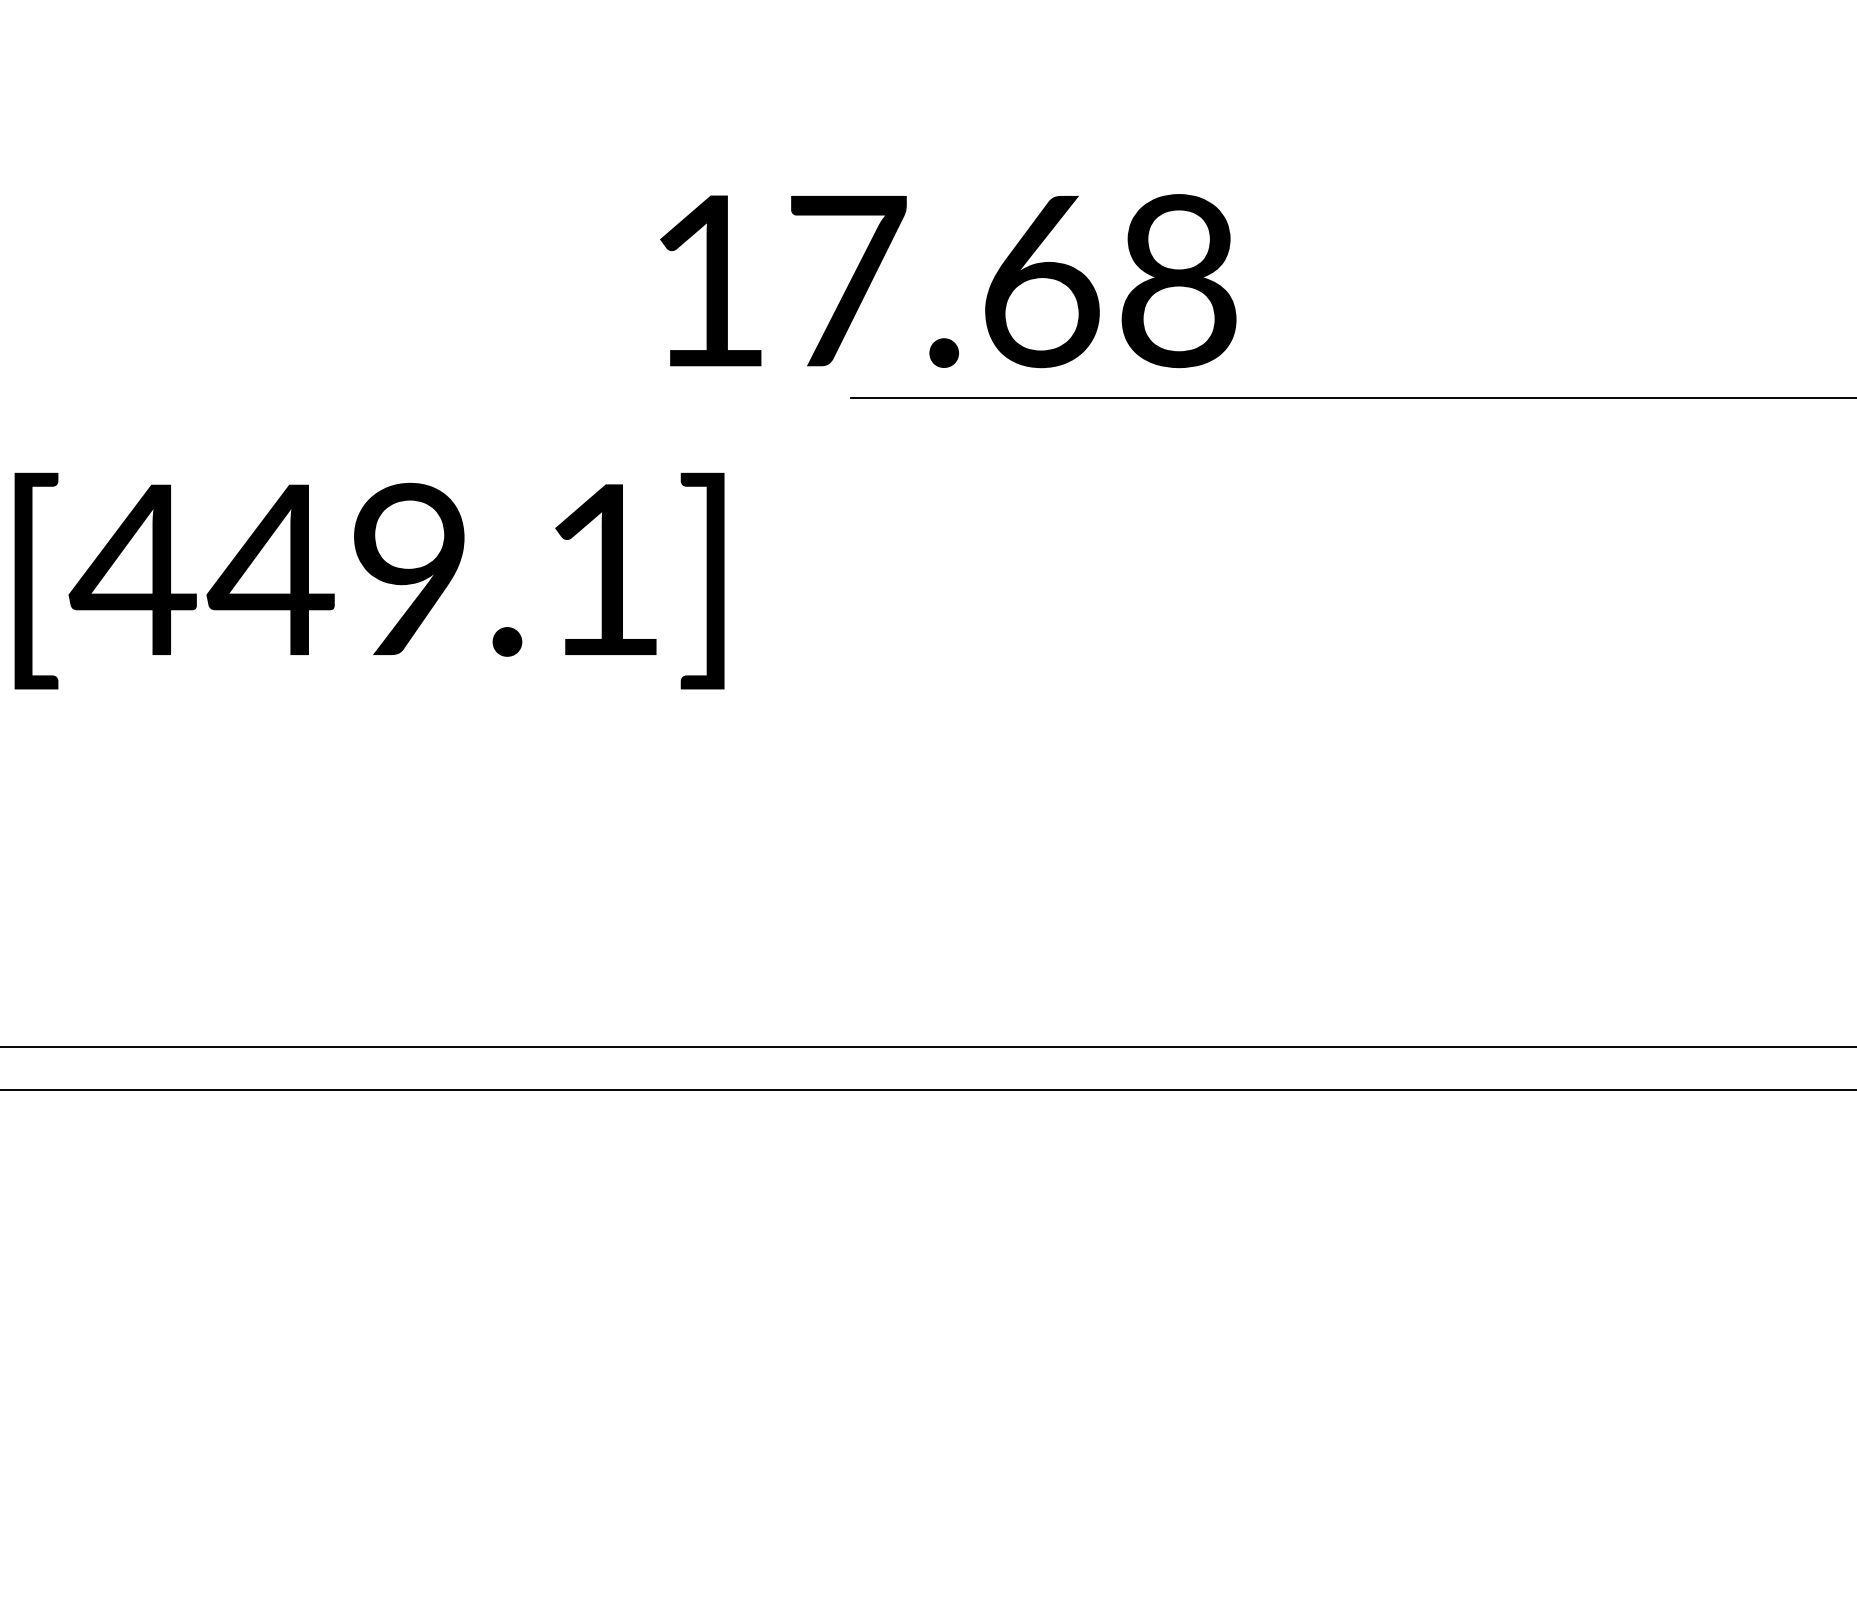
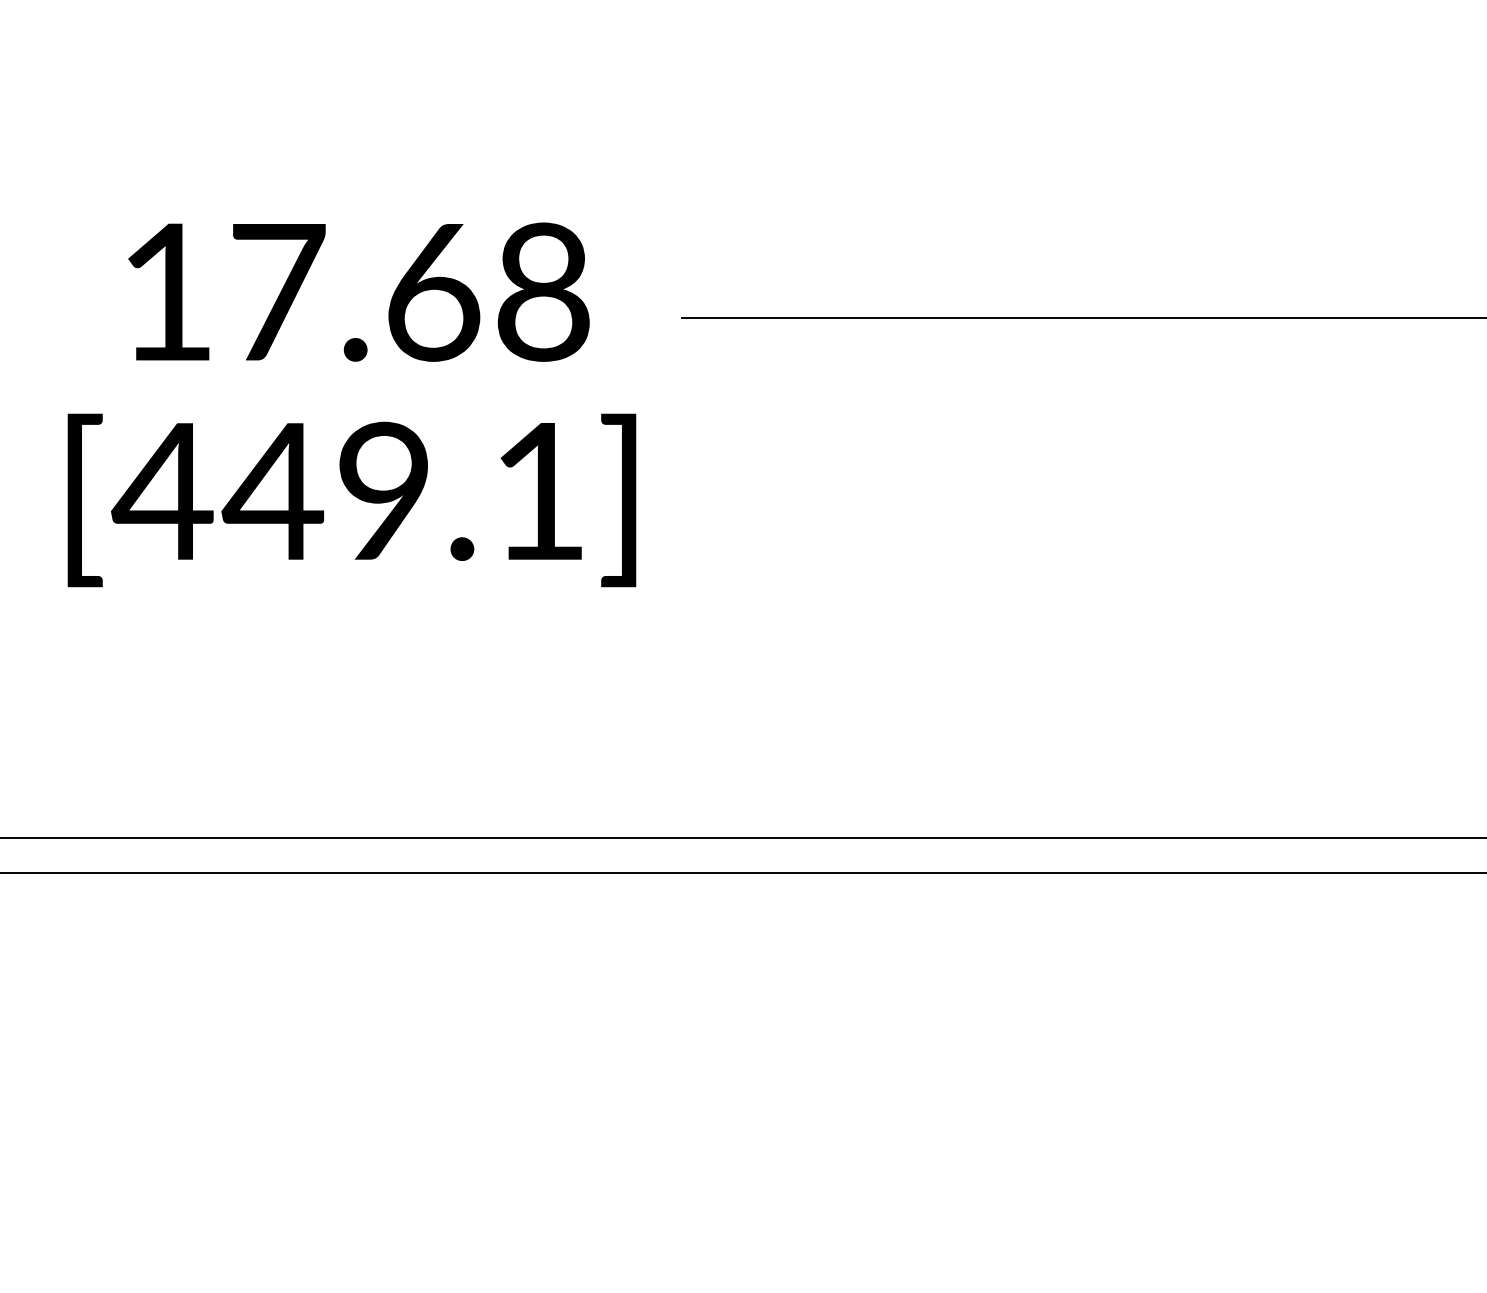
text: (948, 281) -> (359, 292), moved
text: (369, 580) -> (351, 499), moved

